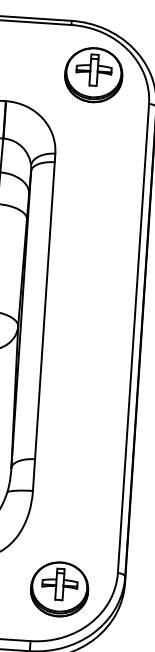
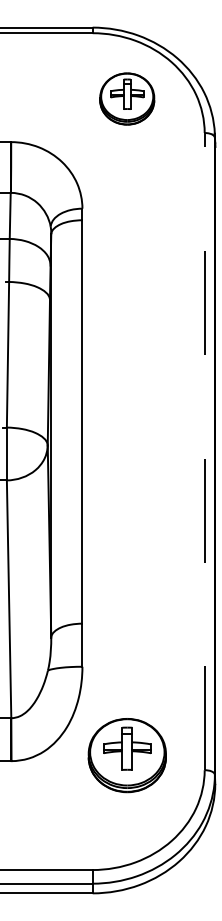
part: (93, 74) -> (126, 98), size x0.7
line: (133, 338) -> (204, 451), solid -> dashed
part: (58, 589) -> (126, 755), moved

